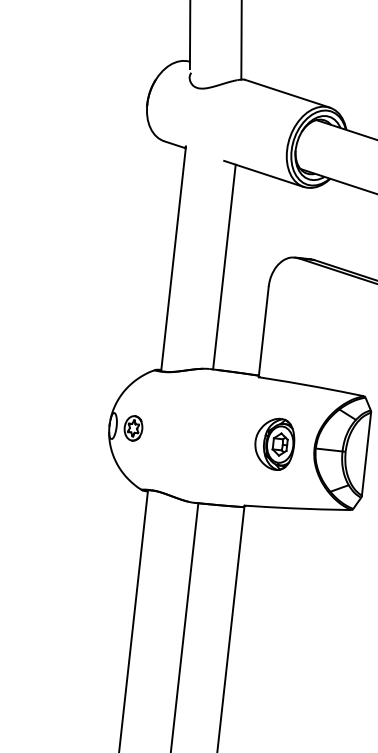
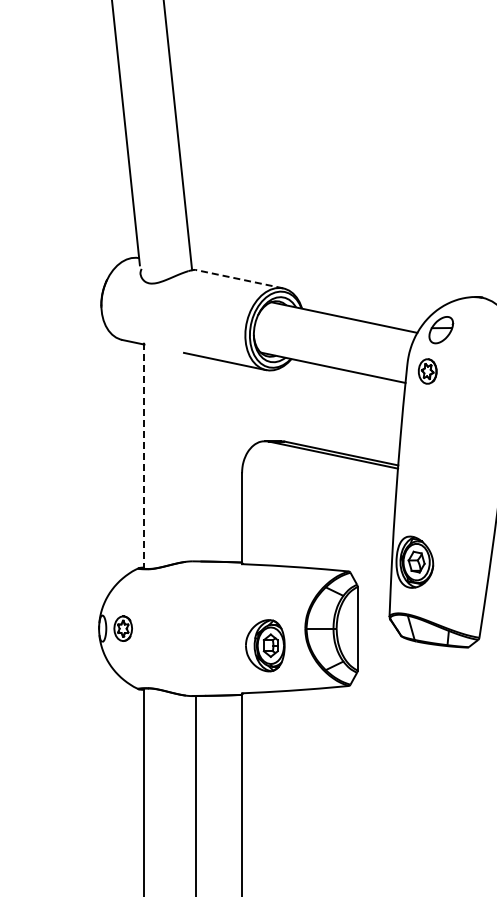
line: (287, 94) -> (239, 279), solid -> dashed
line: (173, 259) -> (144, 456), solid -> dashed
line: (224, 267) -> (195, 458), removed
part: (274, 443) -> (265, 645), moved

